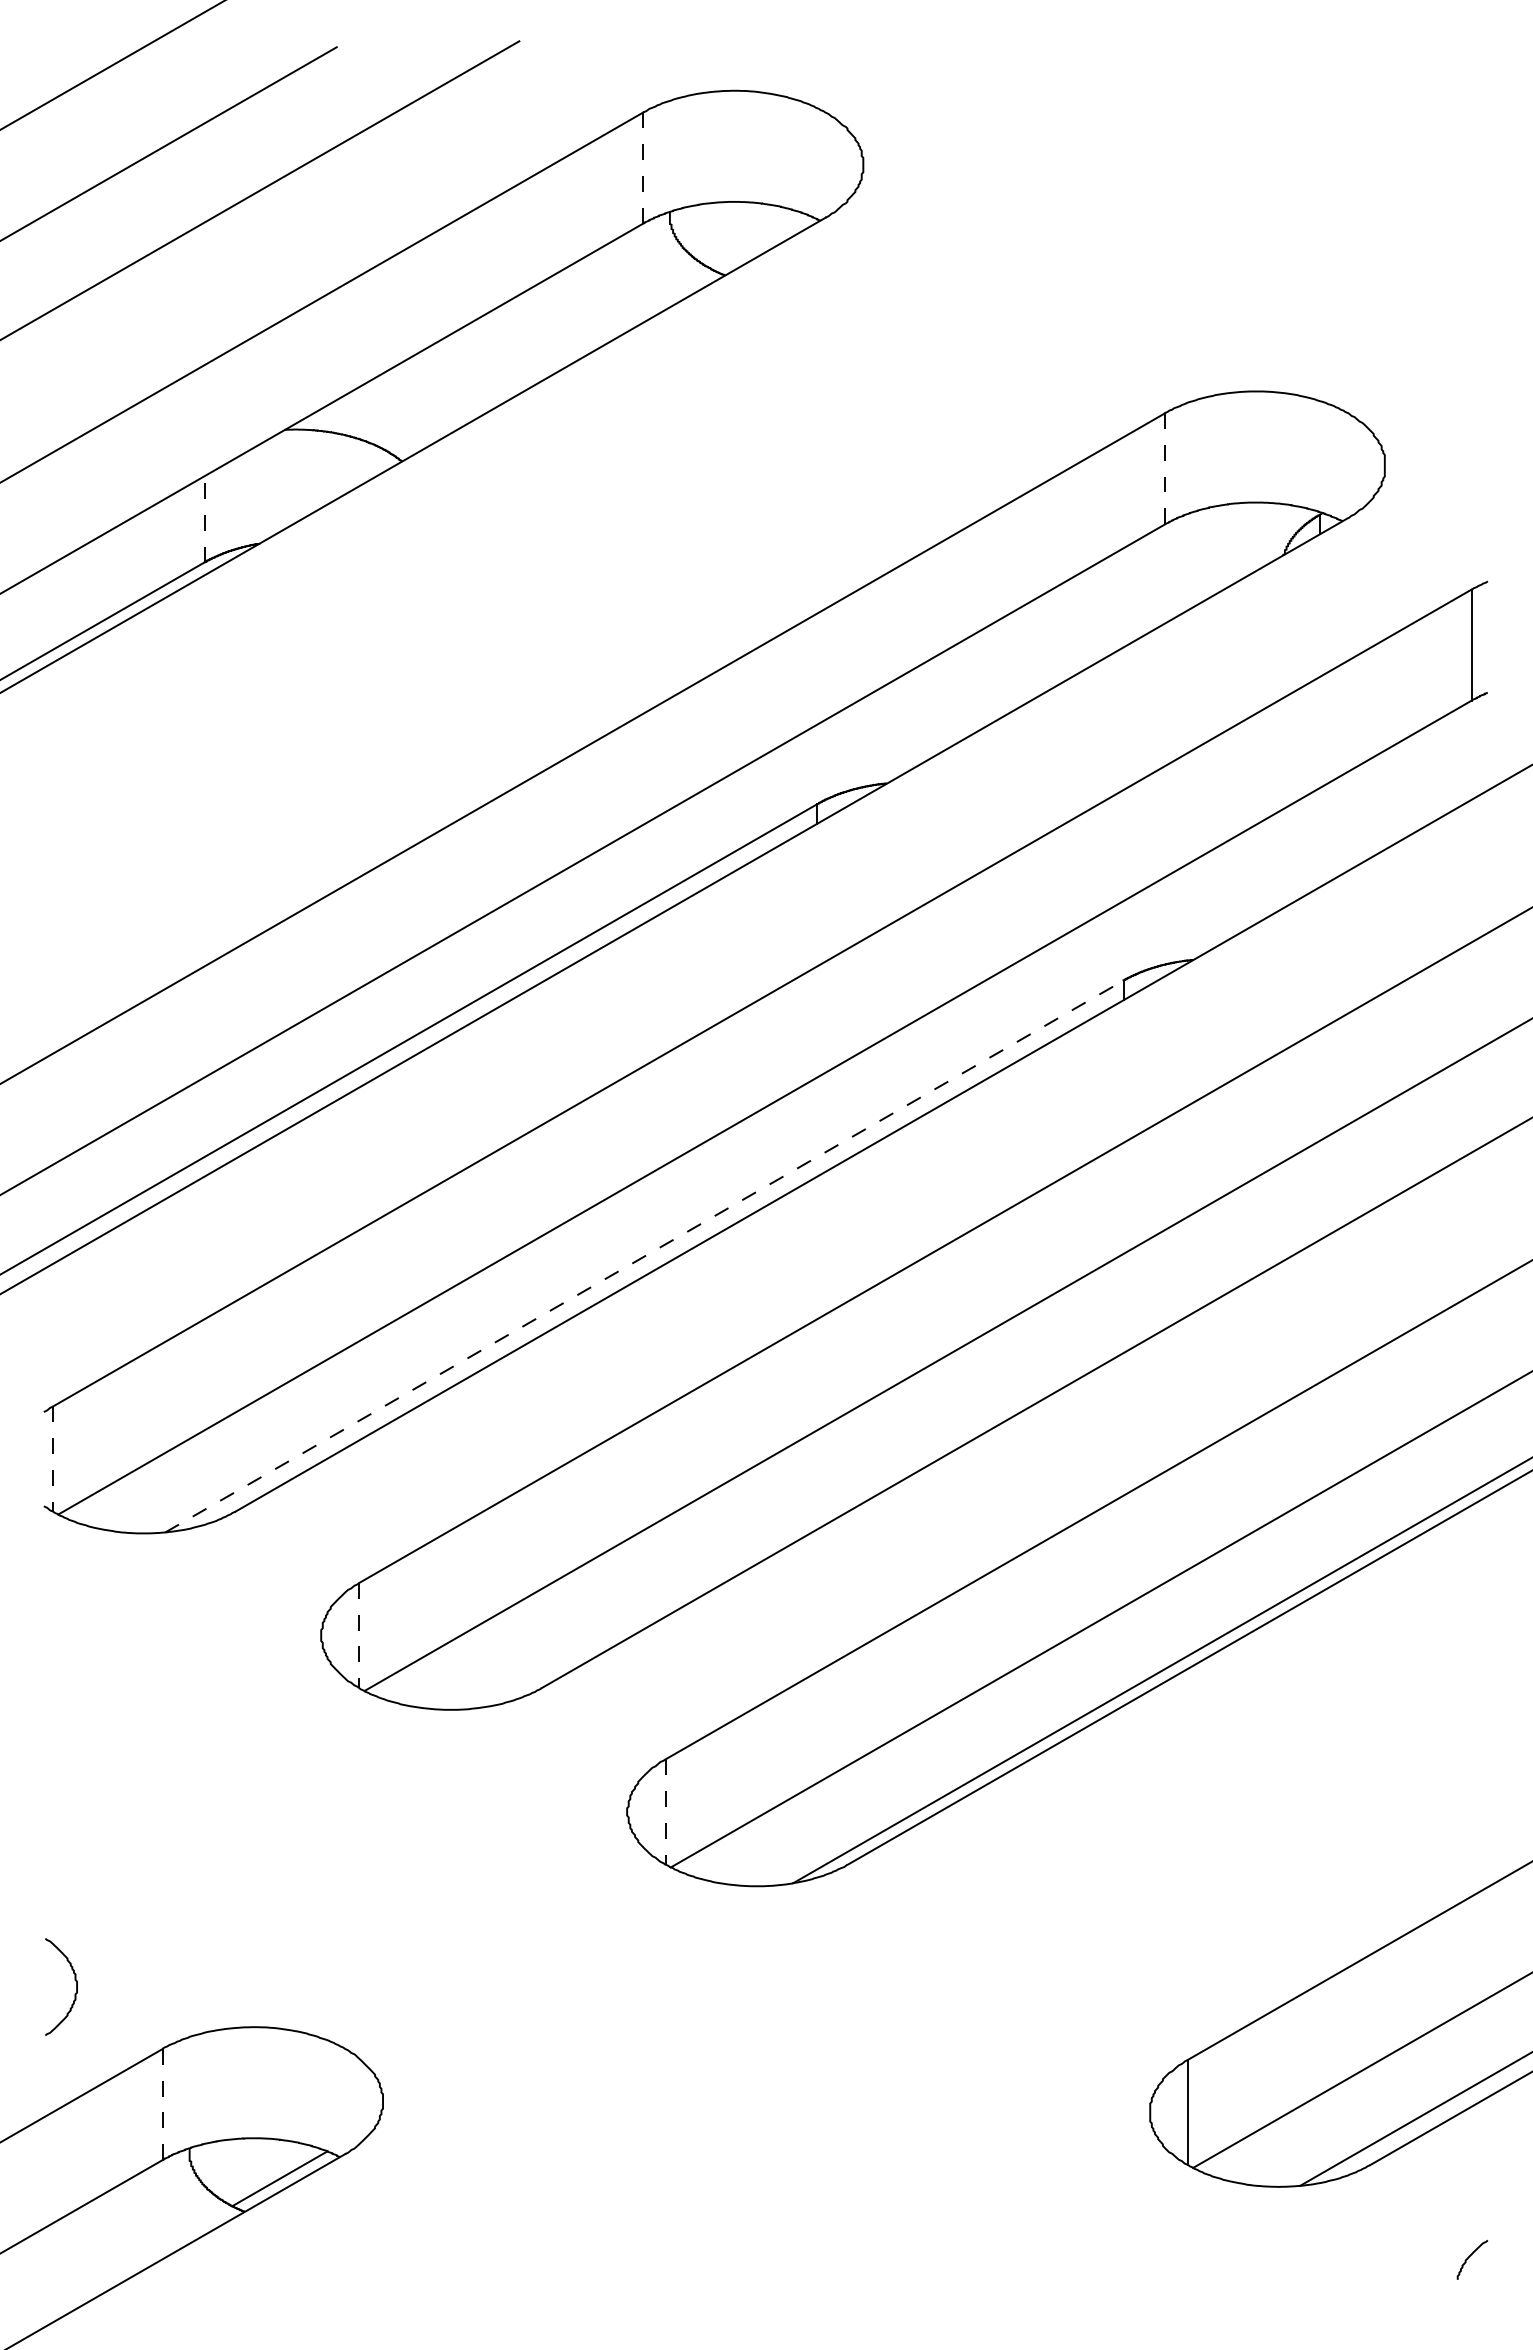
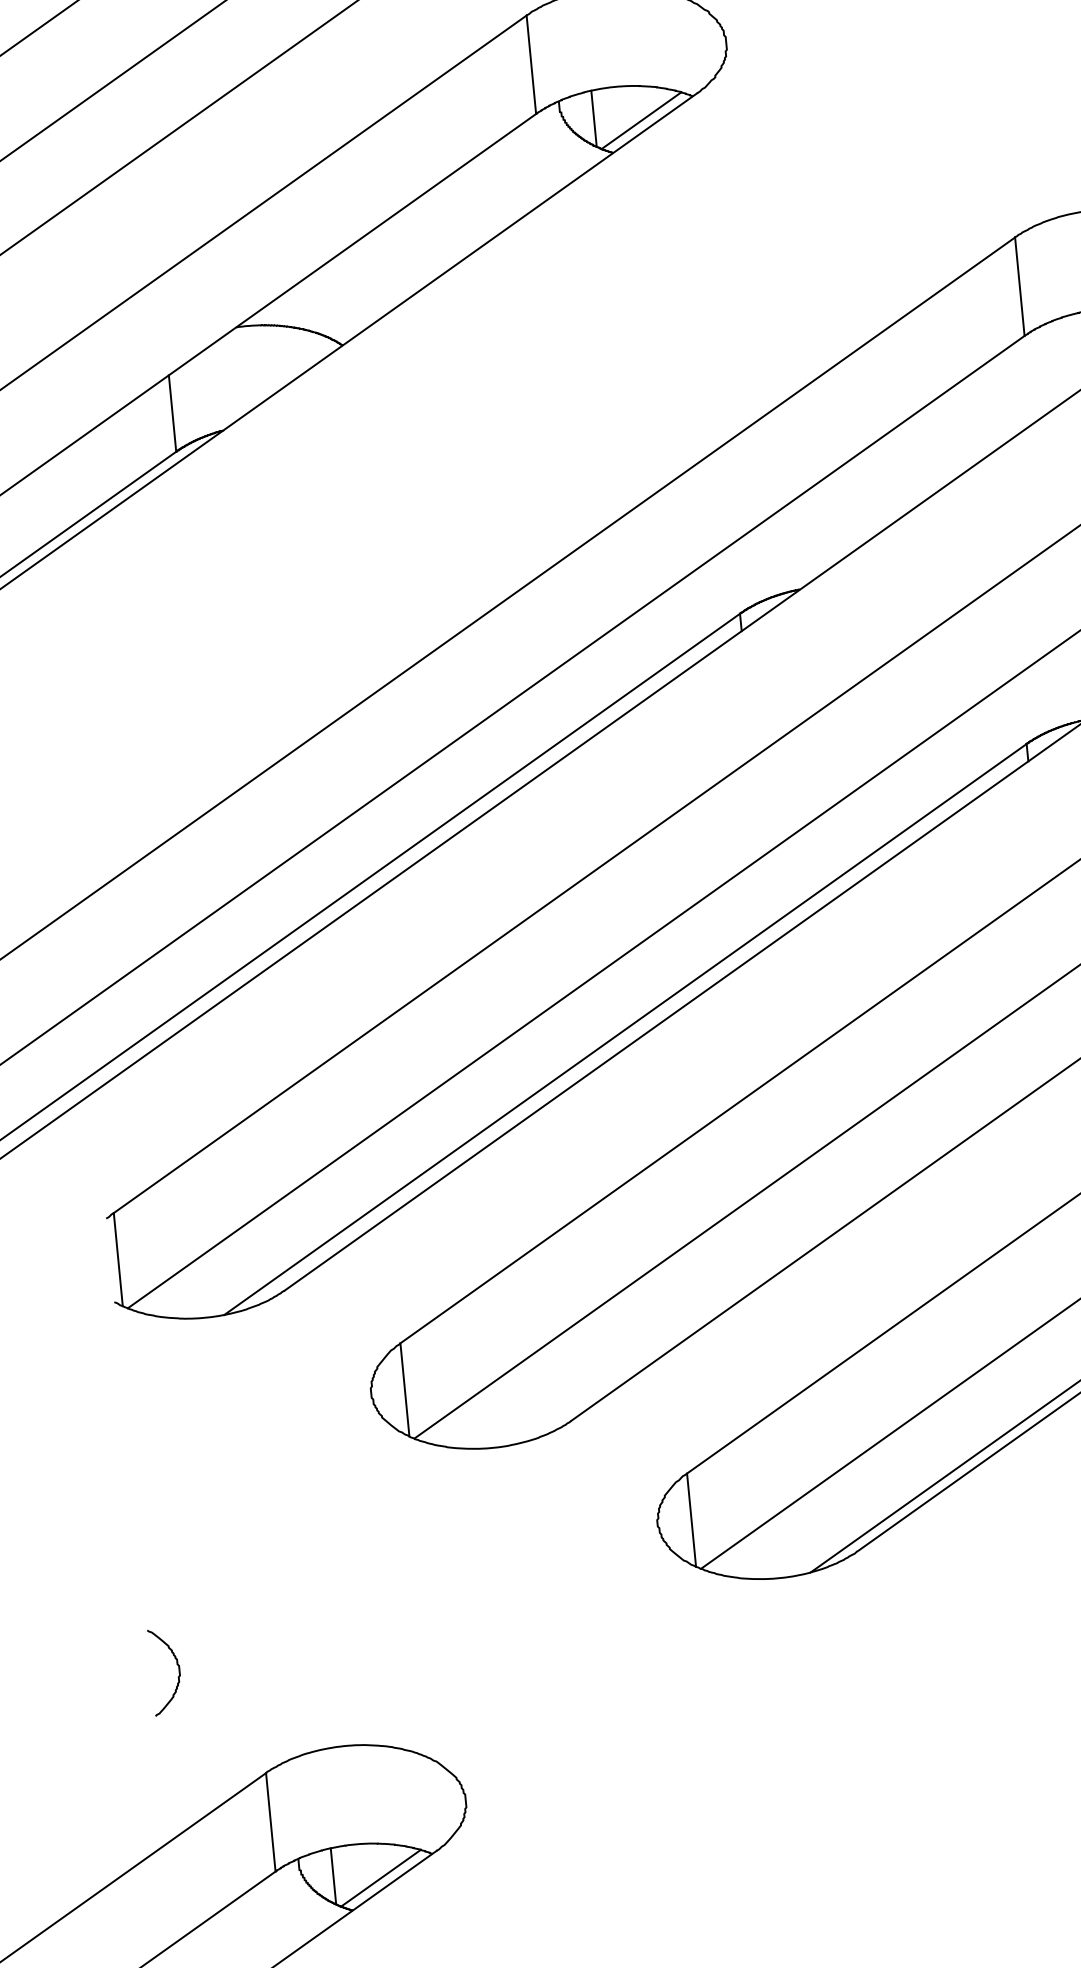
line: (643, 168) -> (531, 65), dashed -> solid
line: (707, 234) -> (594, 118), added
line: (759, 242) -> (640, 120), added
line: (1165, 468) -> (1020, 286), dashed -> solid
line: (204, 518) -> (172, 412), dashed -> solid
line: (644, 1256) -> (625, 1029), dashed -> solid
line: (52, 1459) -> (117, 1260), dashed -> solid
line: (359, 1635) -> (405, 1389), dashed -> solid
line: (665, 1811) -> (691, 1519), dashed -> solid
curve: (74, 1980) -> (176, 1665), moved
line: (162, 2104) -> (270, 1822), dashed -> solid
line: (227, 2171) -> (333, 1876), added

